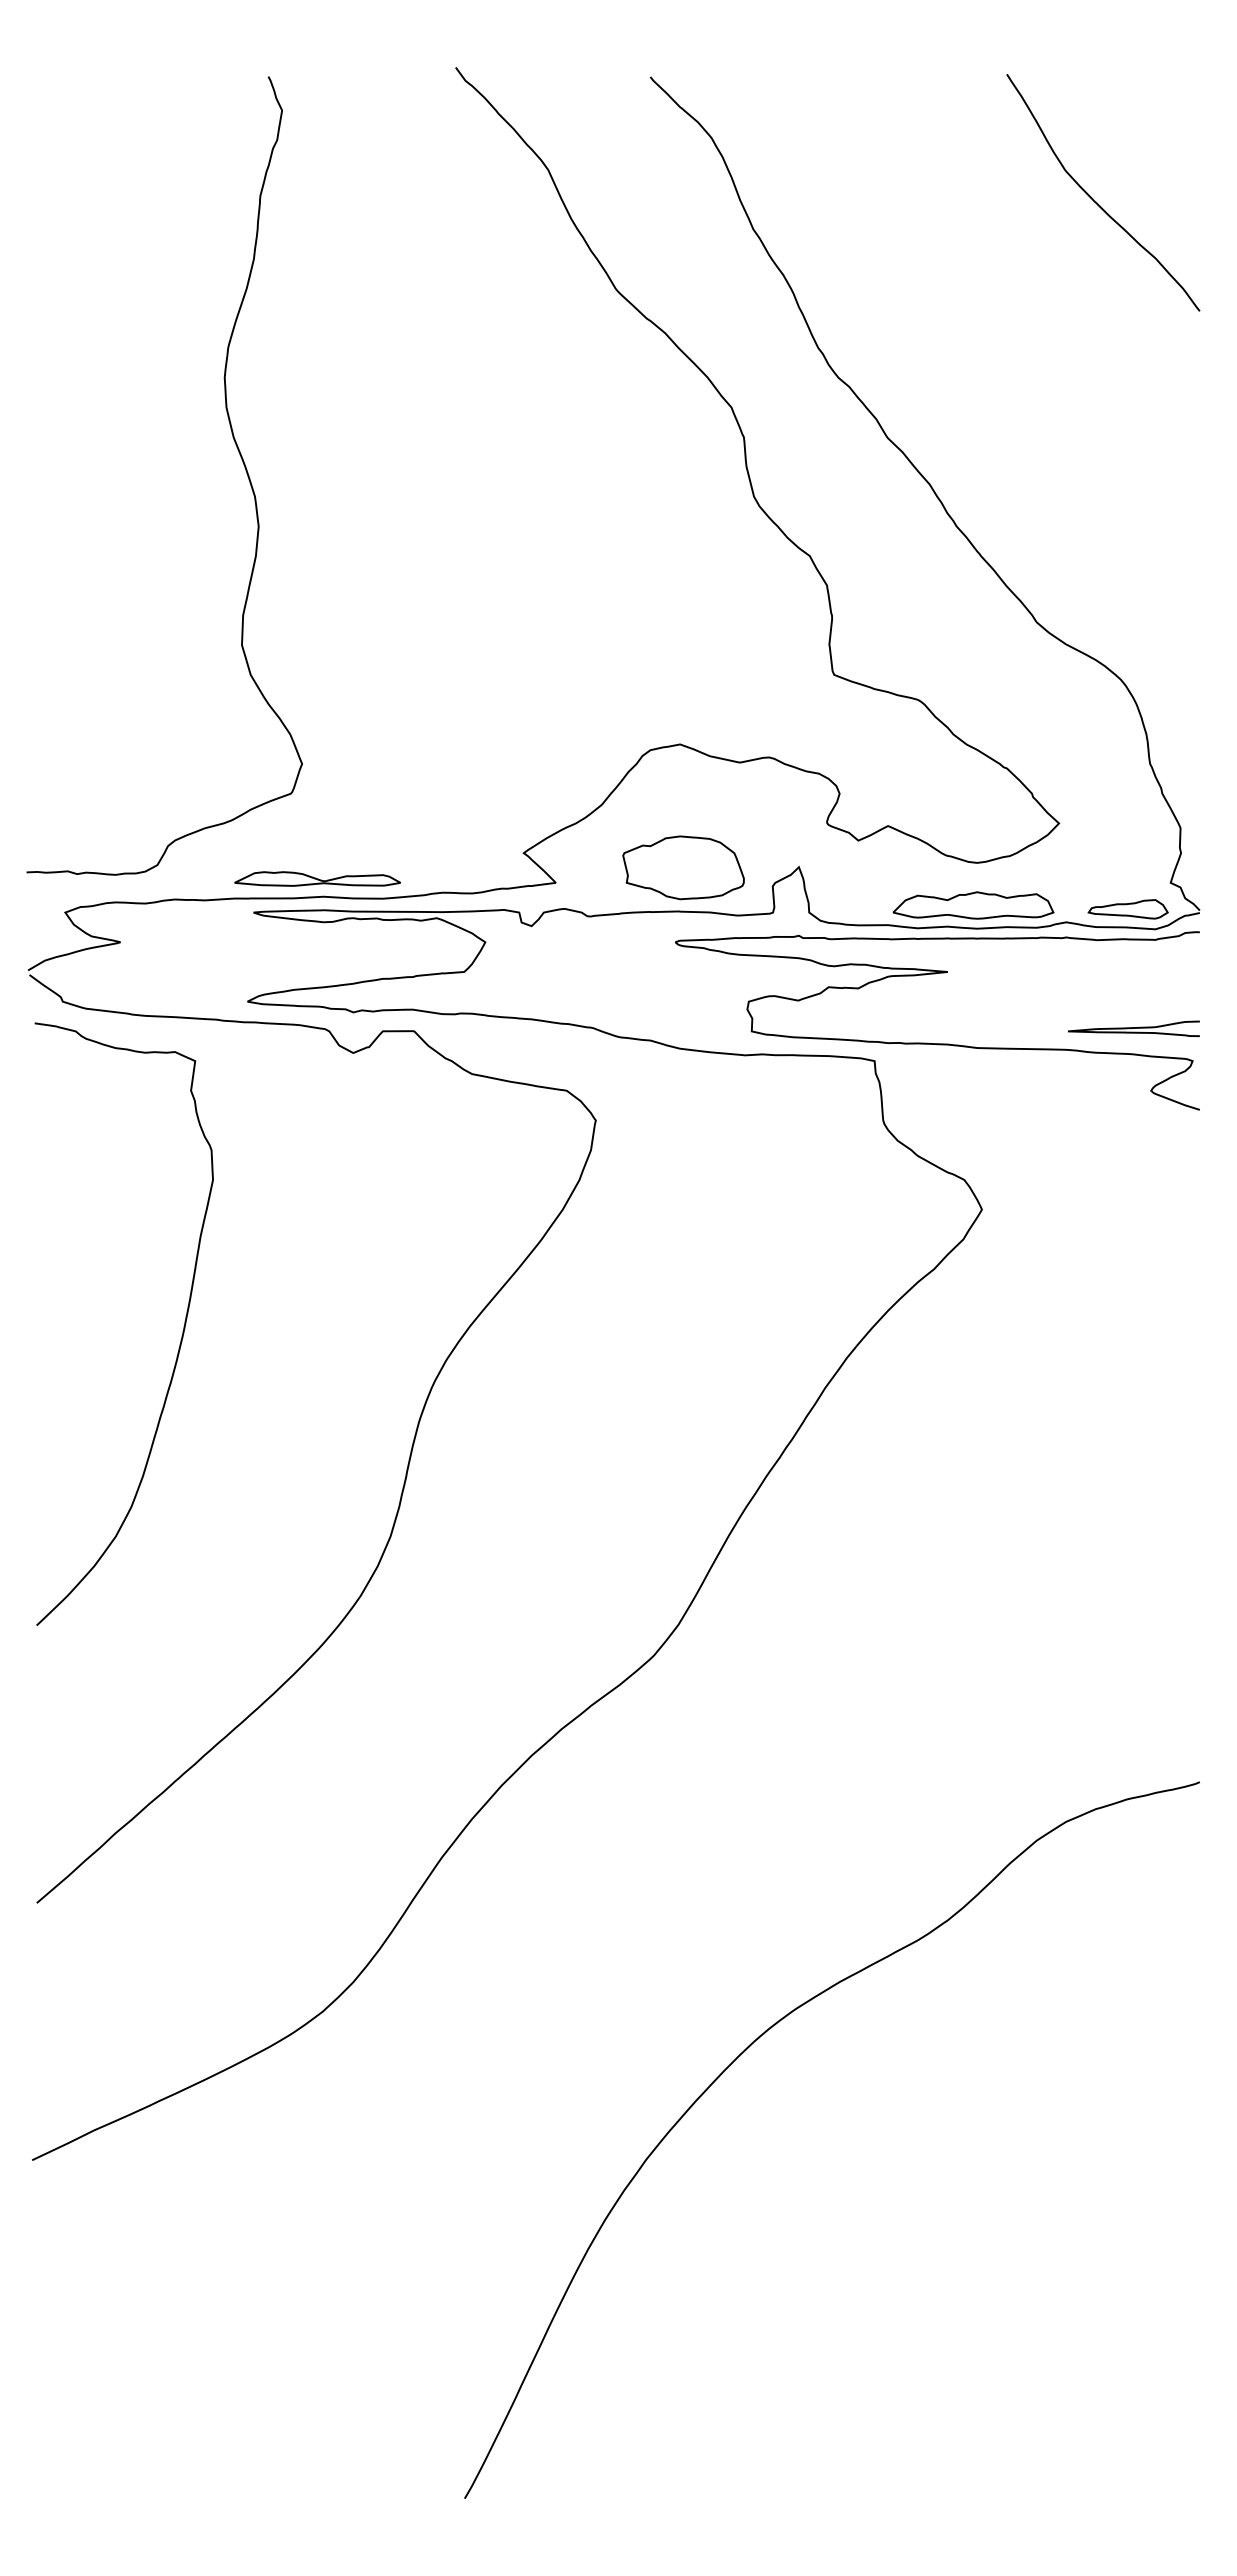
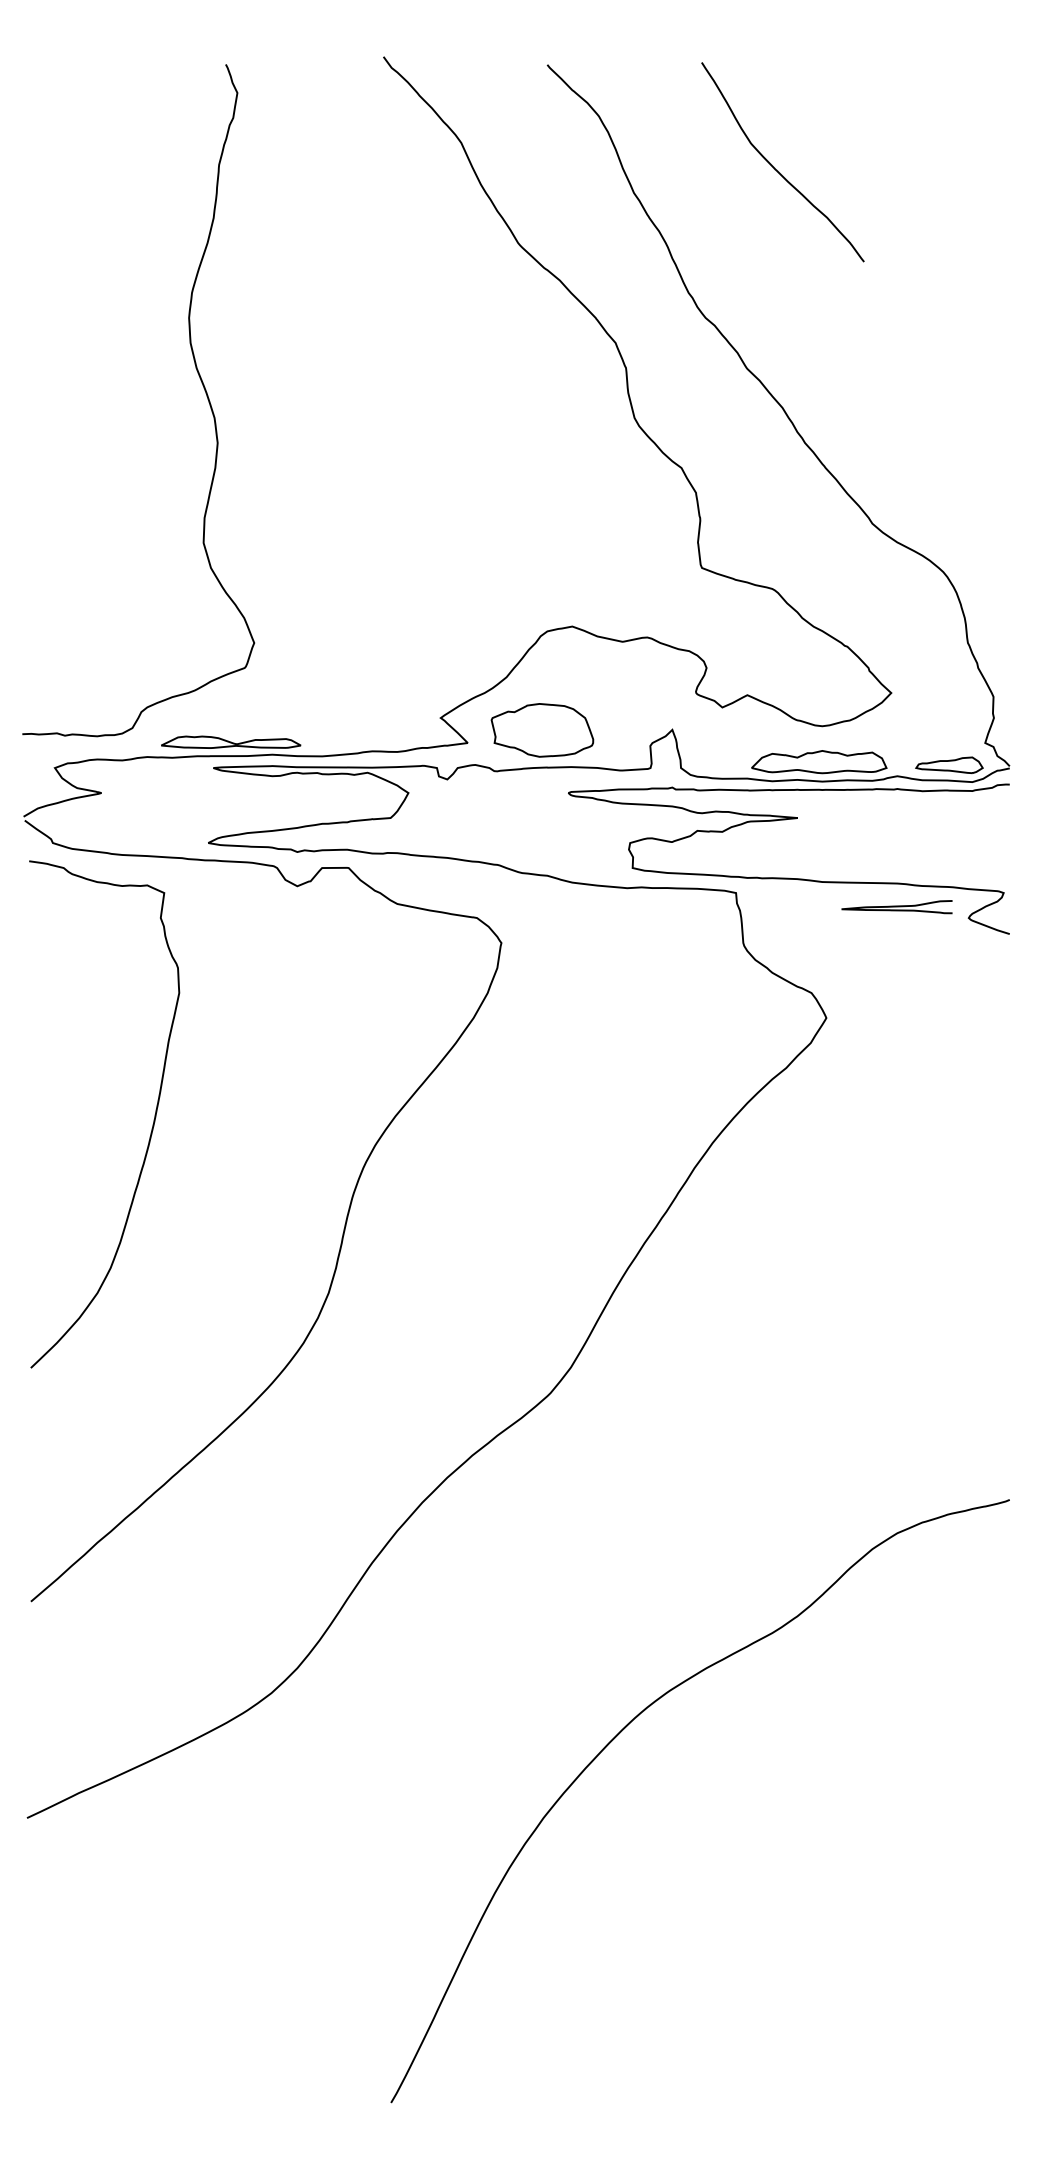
curve: (1096, 201) -> (777, 169), moved
part: (683, 867) -> (542, 730), moved
part: (317, 878) -> (230, 741), moved
curve: (1133, 1028) -> (896, 906), moved

